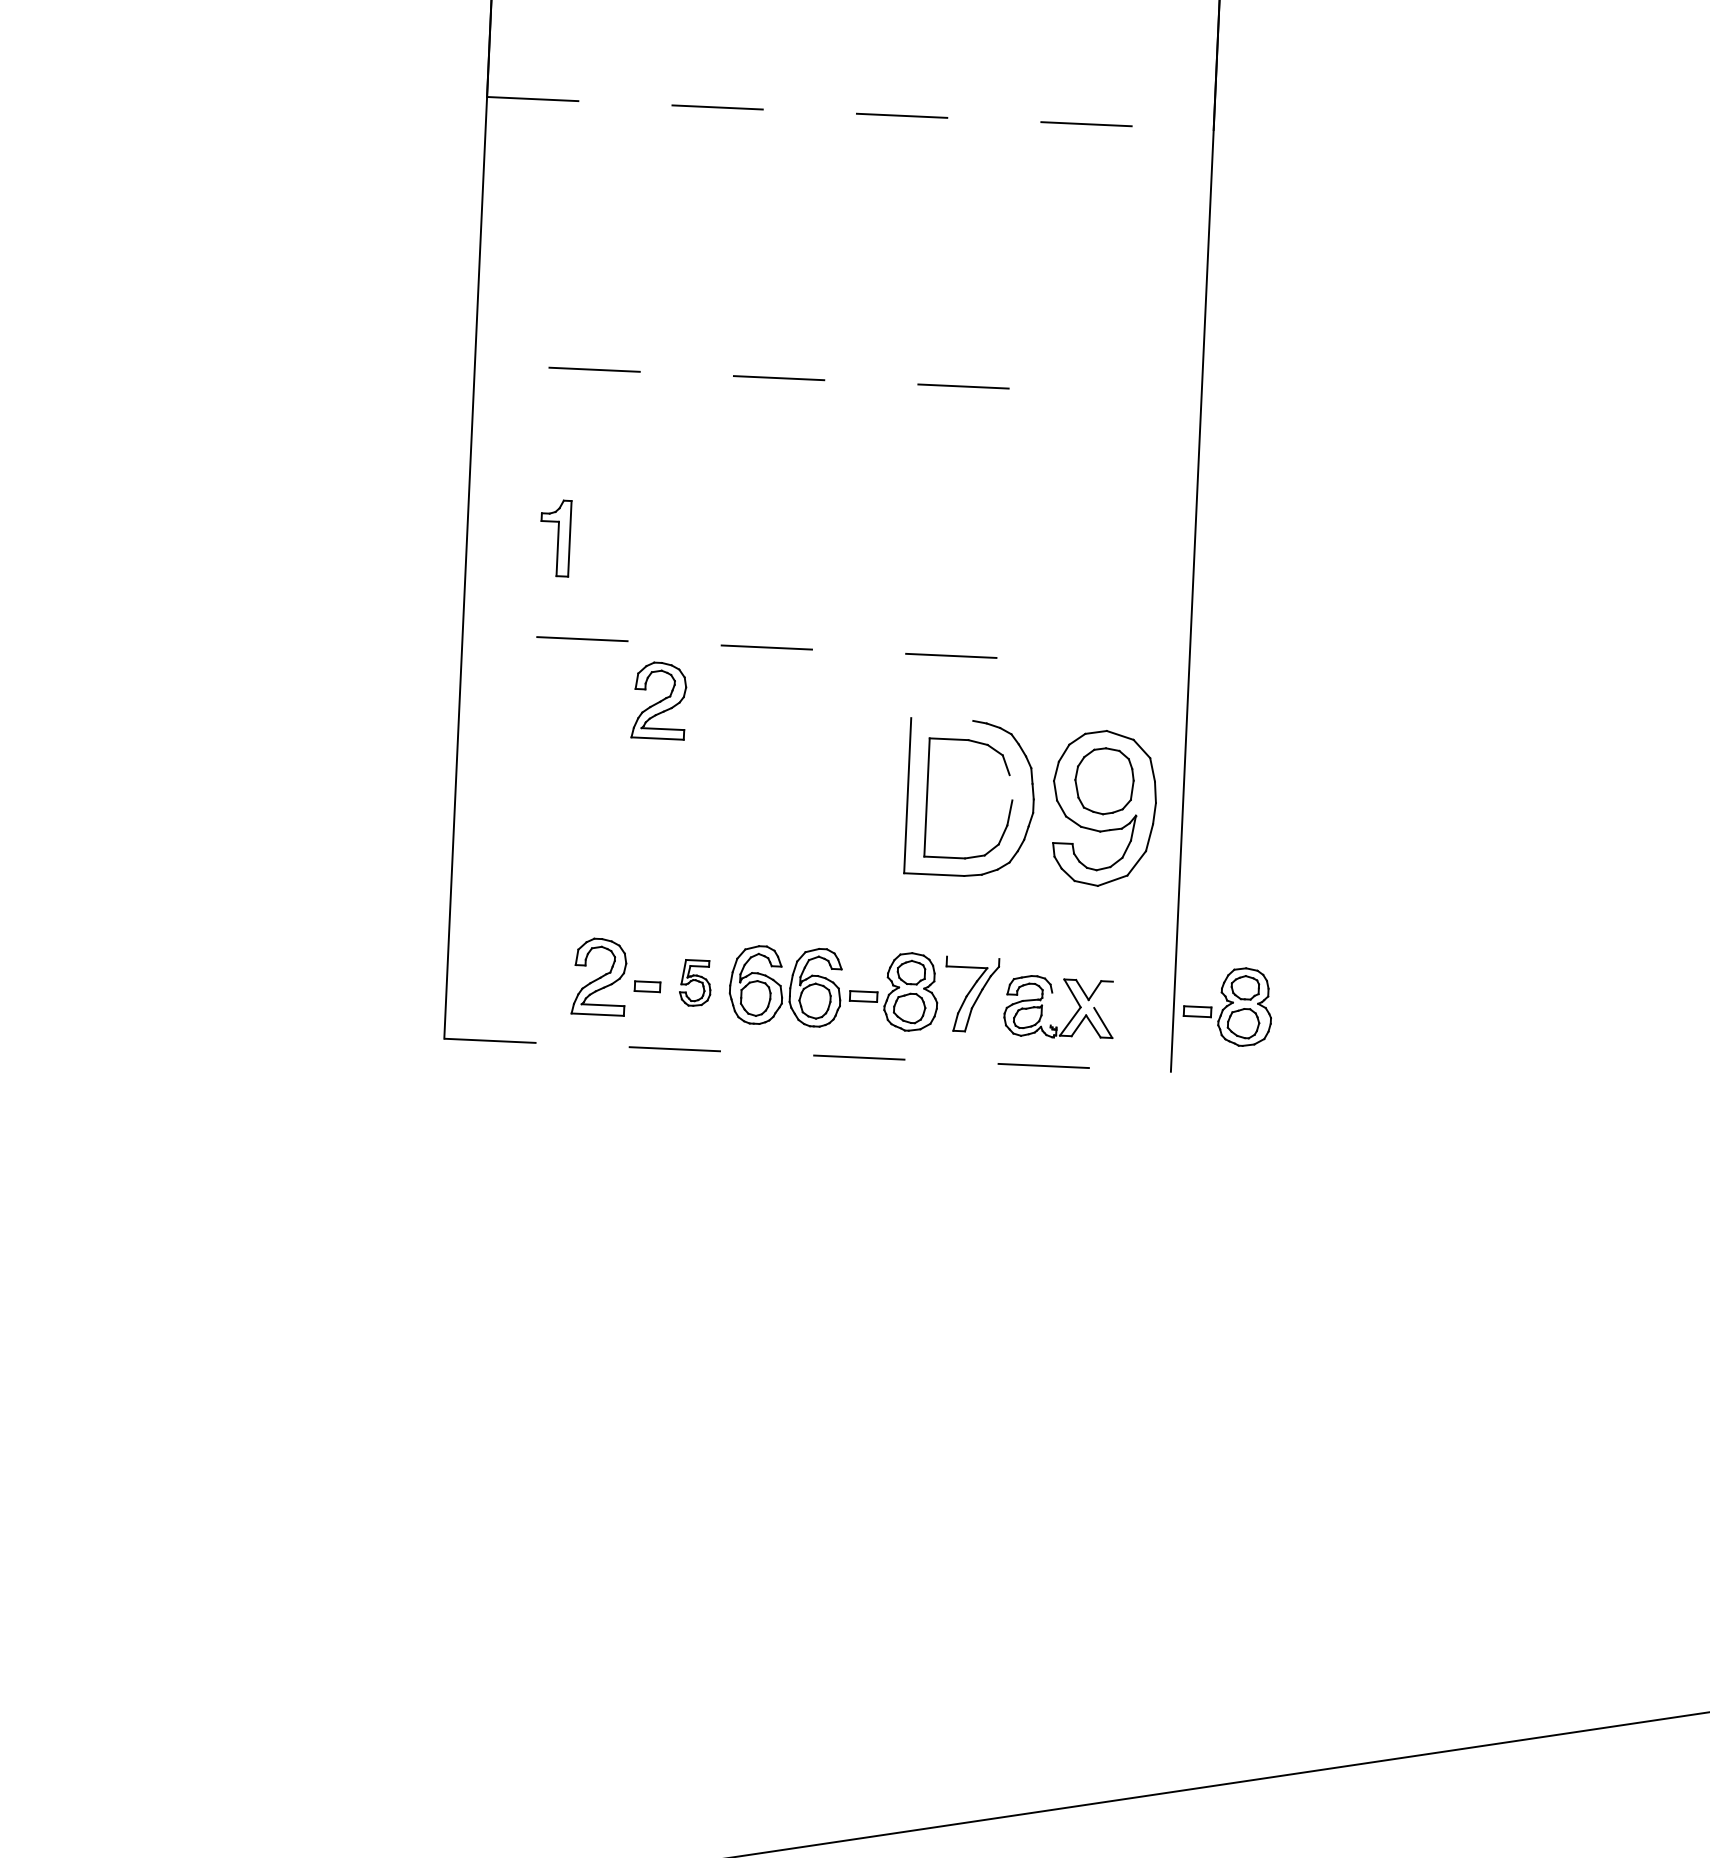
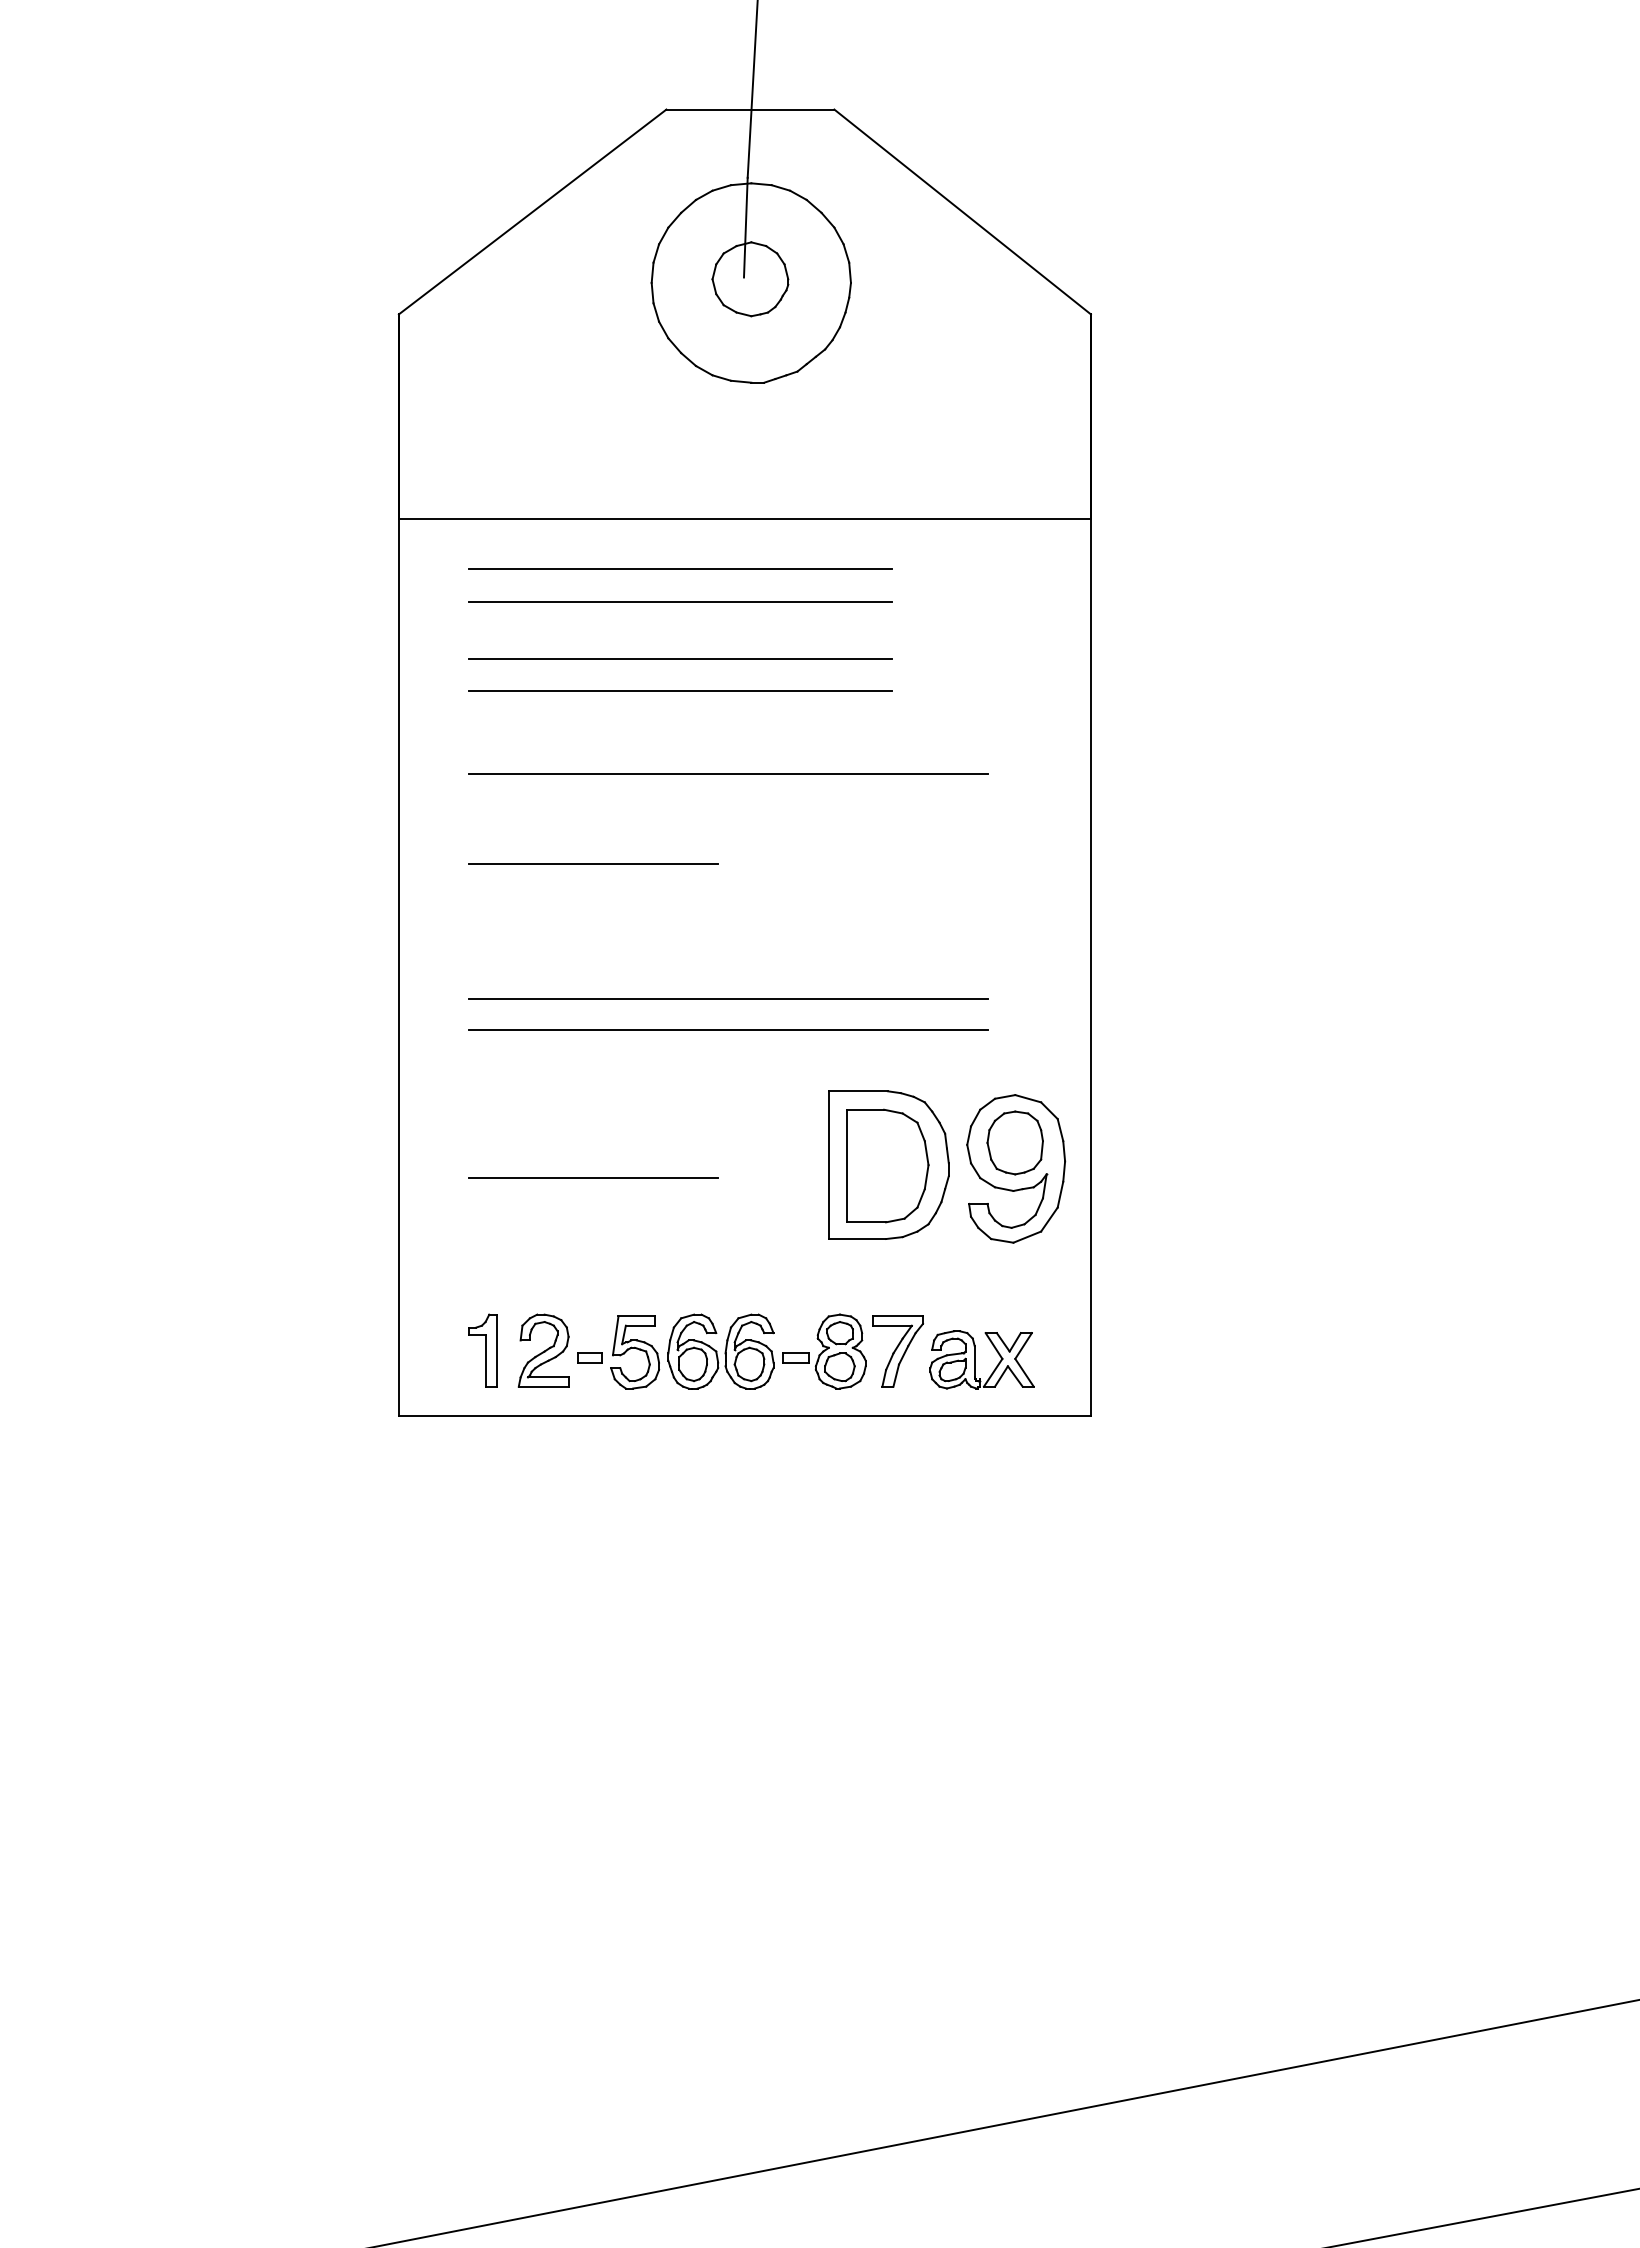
line: (849, 113) -> (744, 519), dashed -> solid
line: (780, 163) -> (680, 569), added
line: (778, 197) -> (680, 602), added
line: (776, 257) -> (680, 659), added
line: (774, 290) -> (680, 690), added
line: (821, 379) -> (728, 773), dashed -> solid
line: (674, 468) -> (593, 864), added
part: (554, 538) -> (482, 1350), moved
line: (810, 616) -> (728, 999), added
line: (808, 649) -> (728, 1030), dashed -> solid
part: (659, 700) -> (588, 1085), removed
line: (941, 719) -> (857, 1091), added
line: (1010, 788) -> (926, 1153), added
line: (659, 798) -> (593, 1178), added
line: (972, 957) -> (897, 1316), added
part: (695, 983) -> (635, 1352), size x1.67
line: (1103, 994) -> (1023, 1345), added
part: (1228, 1006) -> (1142, 1351), removed
line: (1051, 1008) -> (974, 1361), added
line: (807, 1055) -> (744, 1416), dashed -> solid

